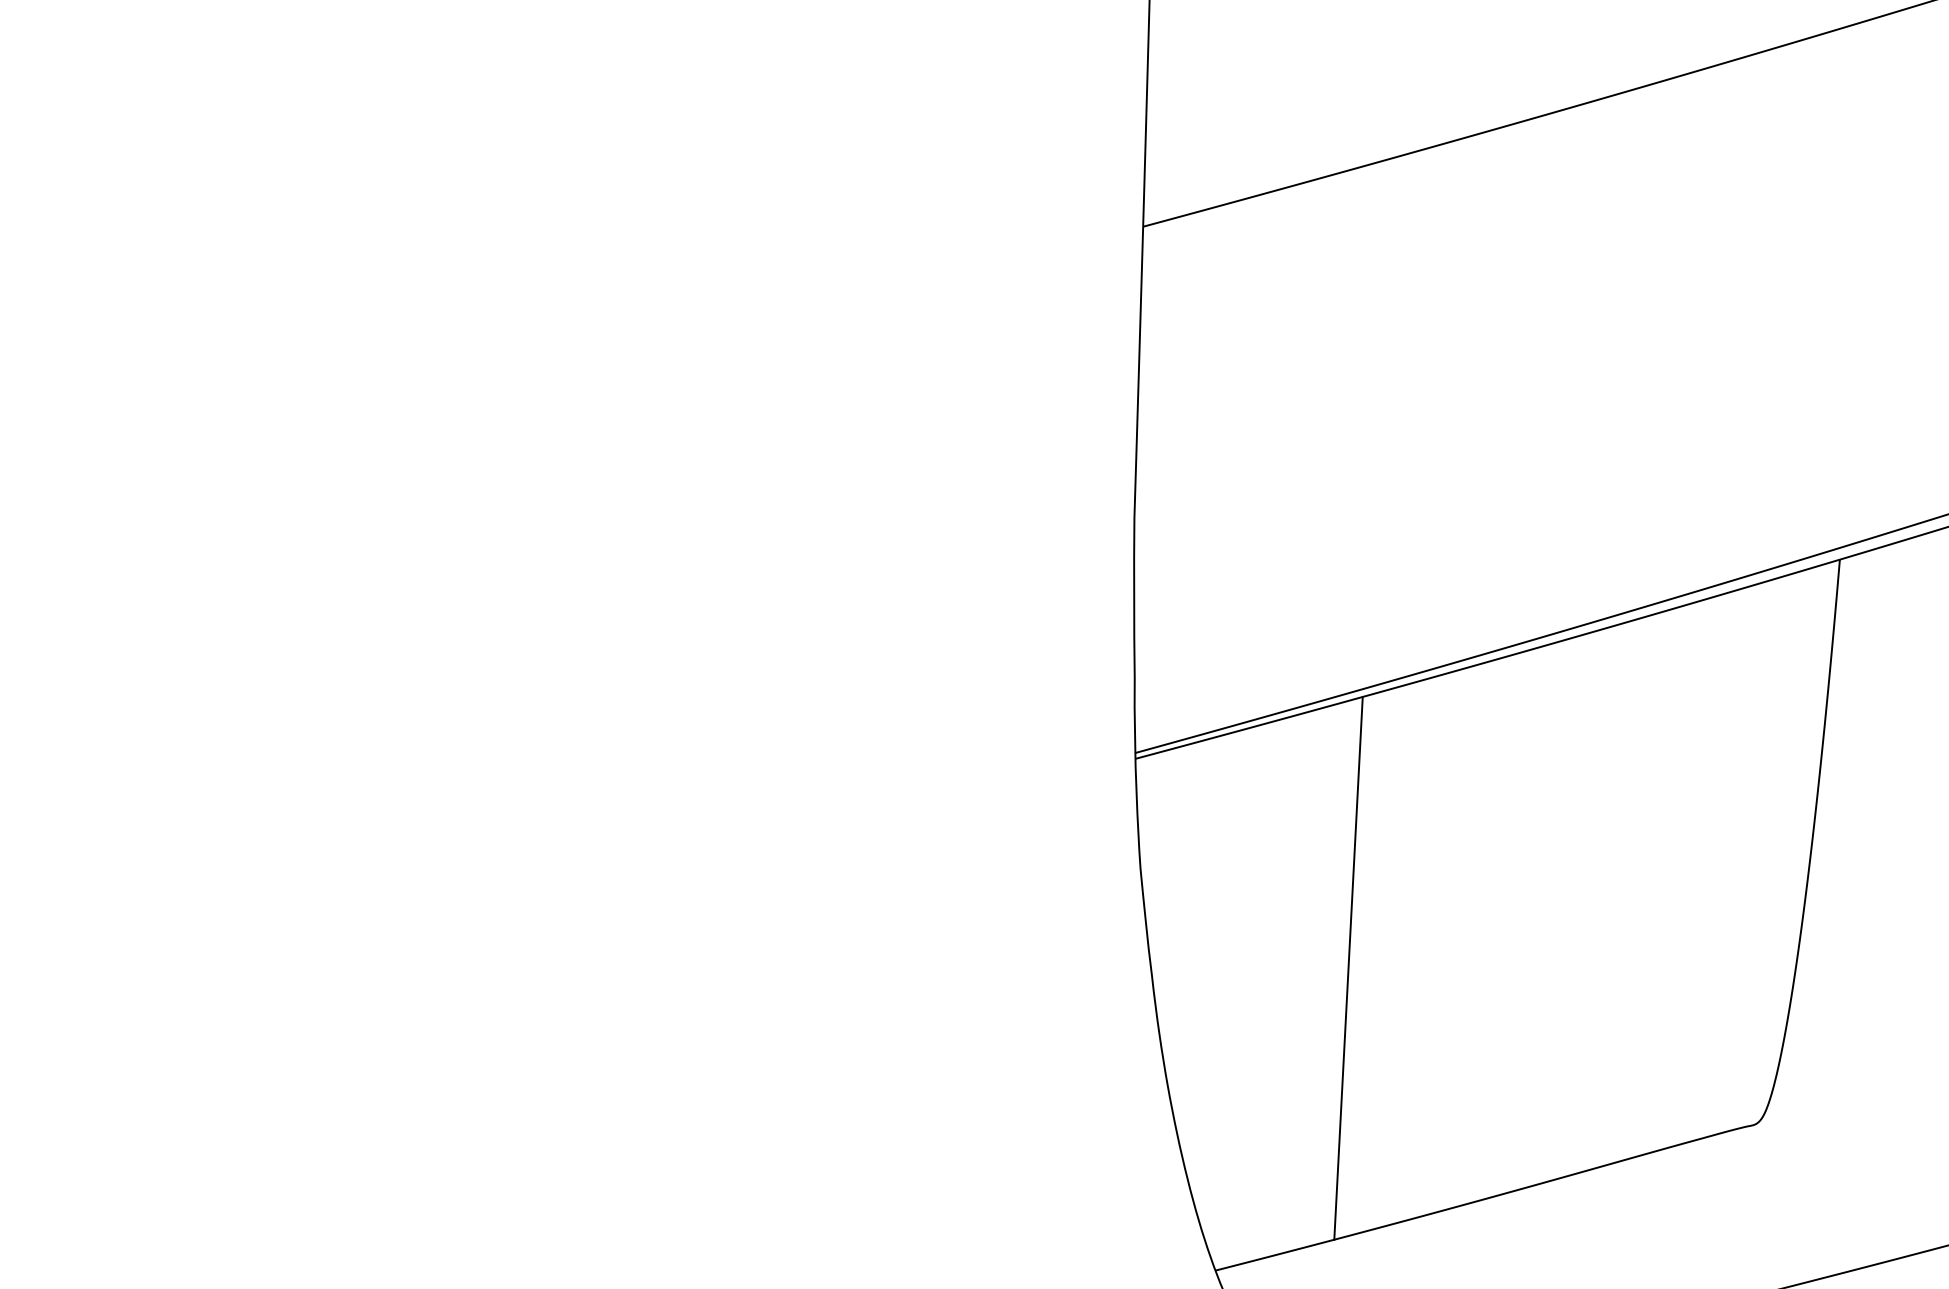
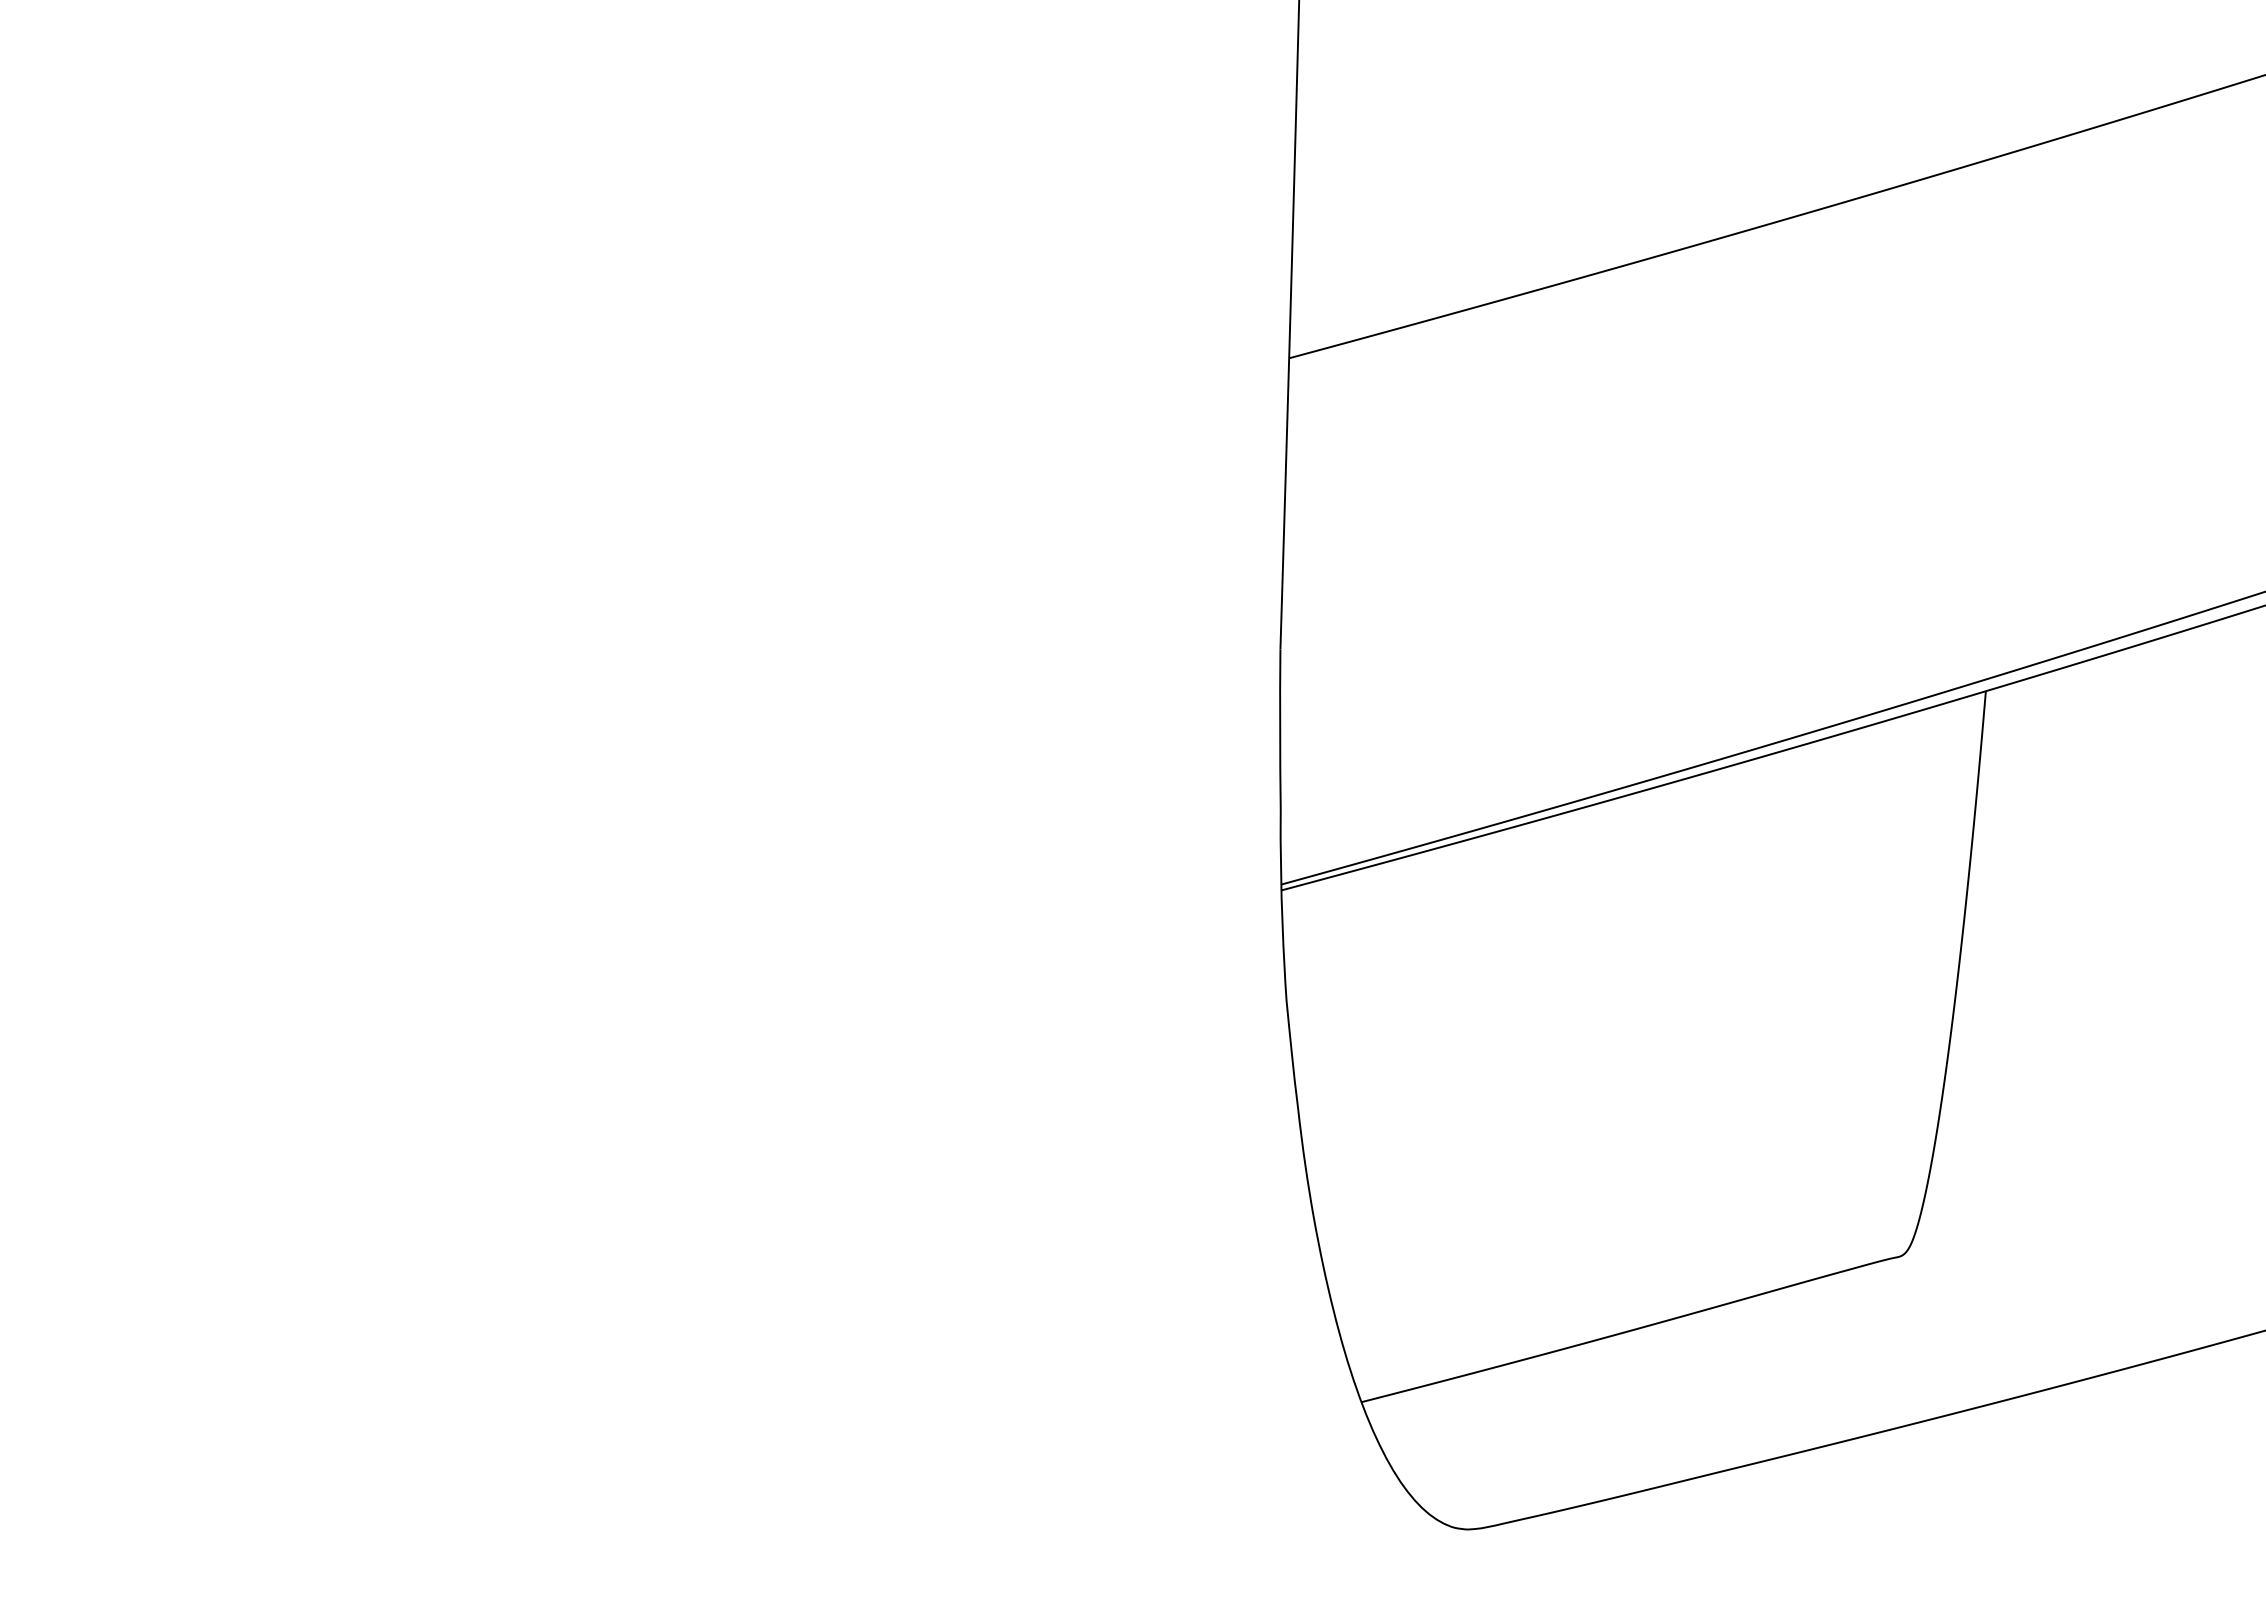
line: (1348, 967) -> (1494, 1099), removed

